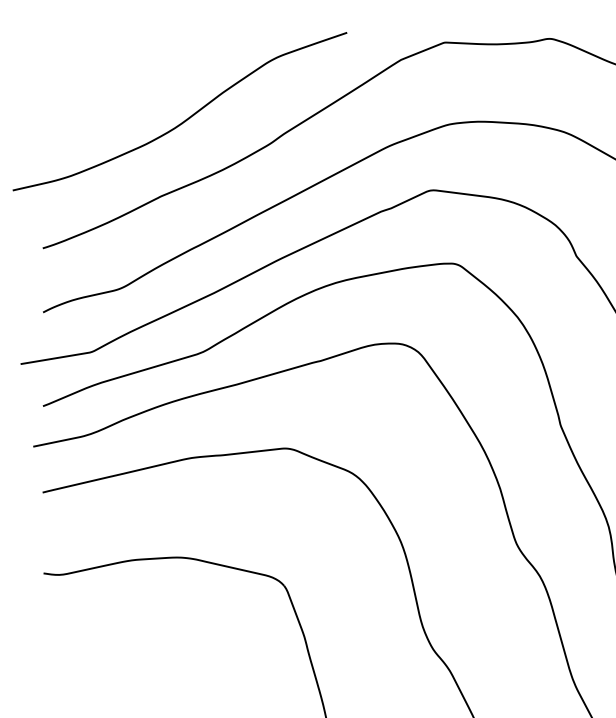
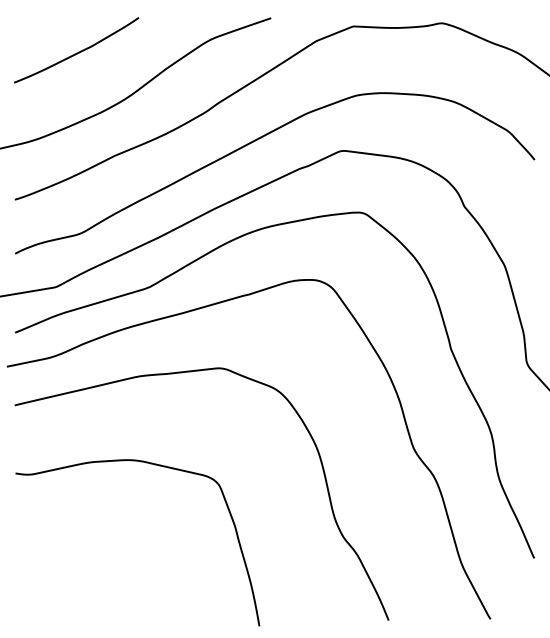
curve: (115, 73) -> (76, 52), added

